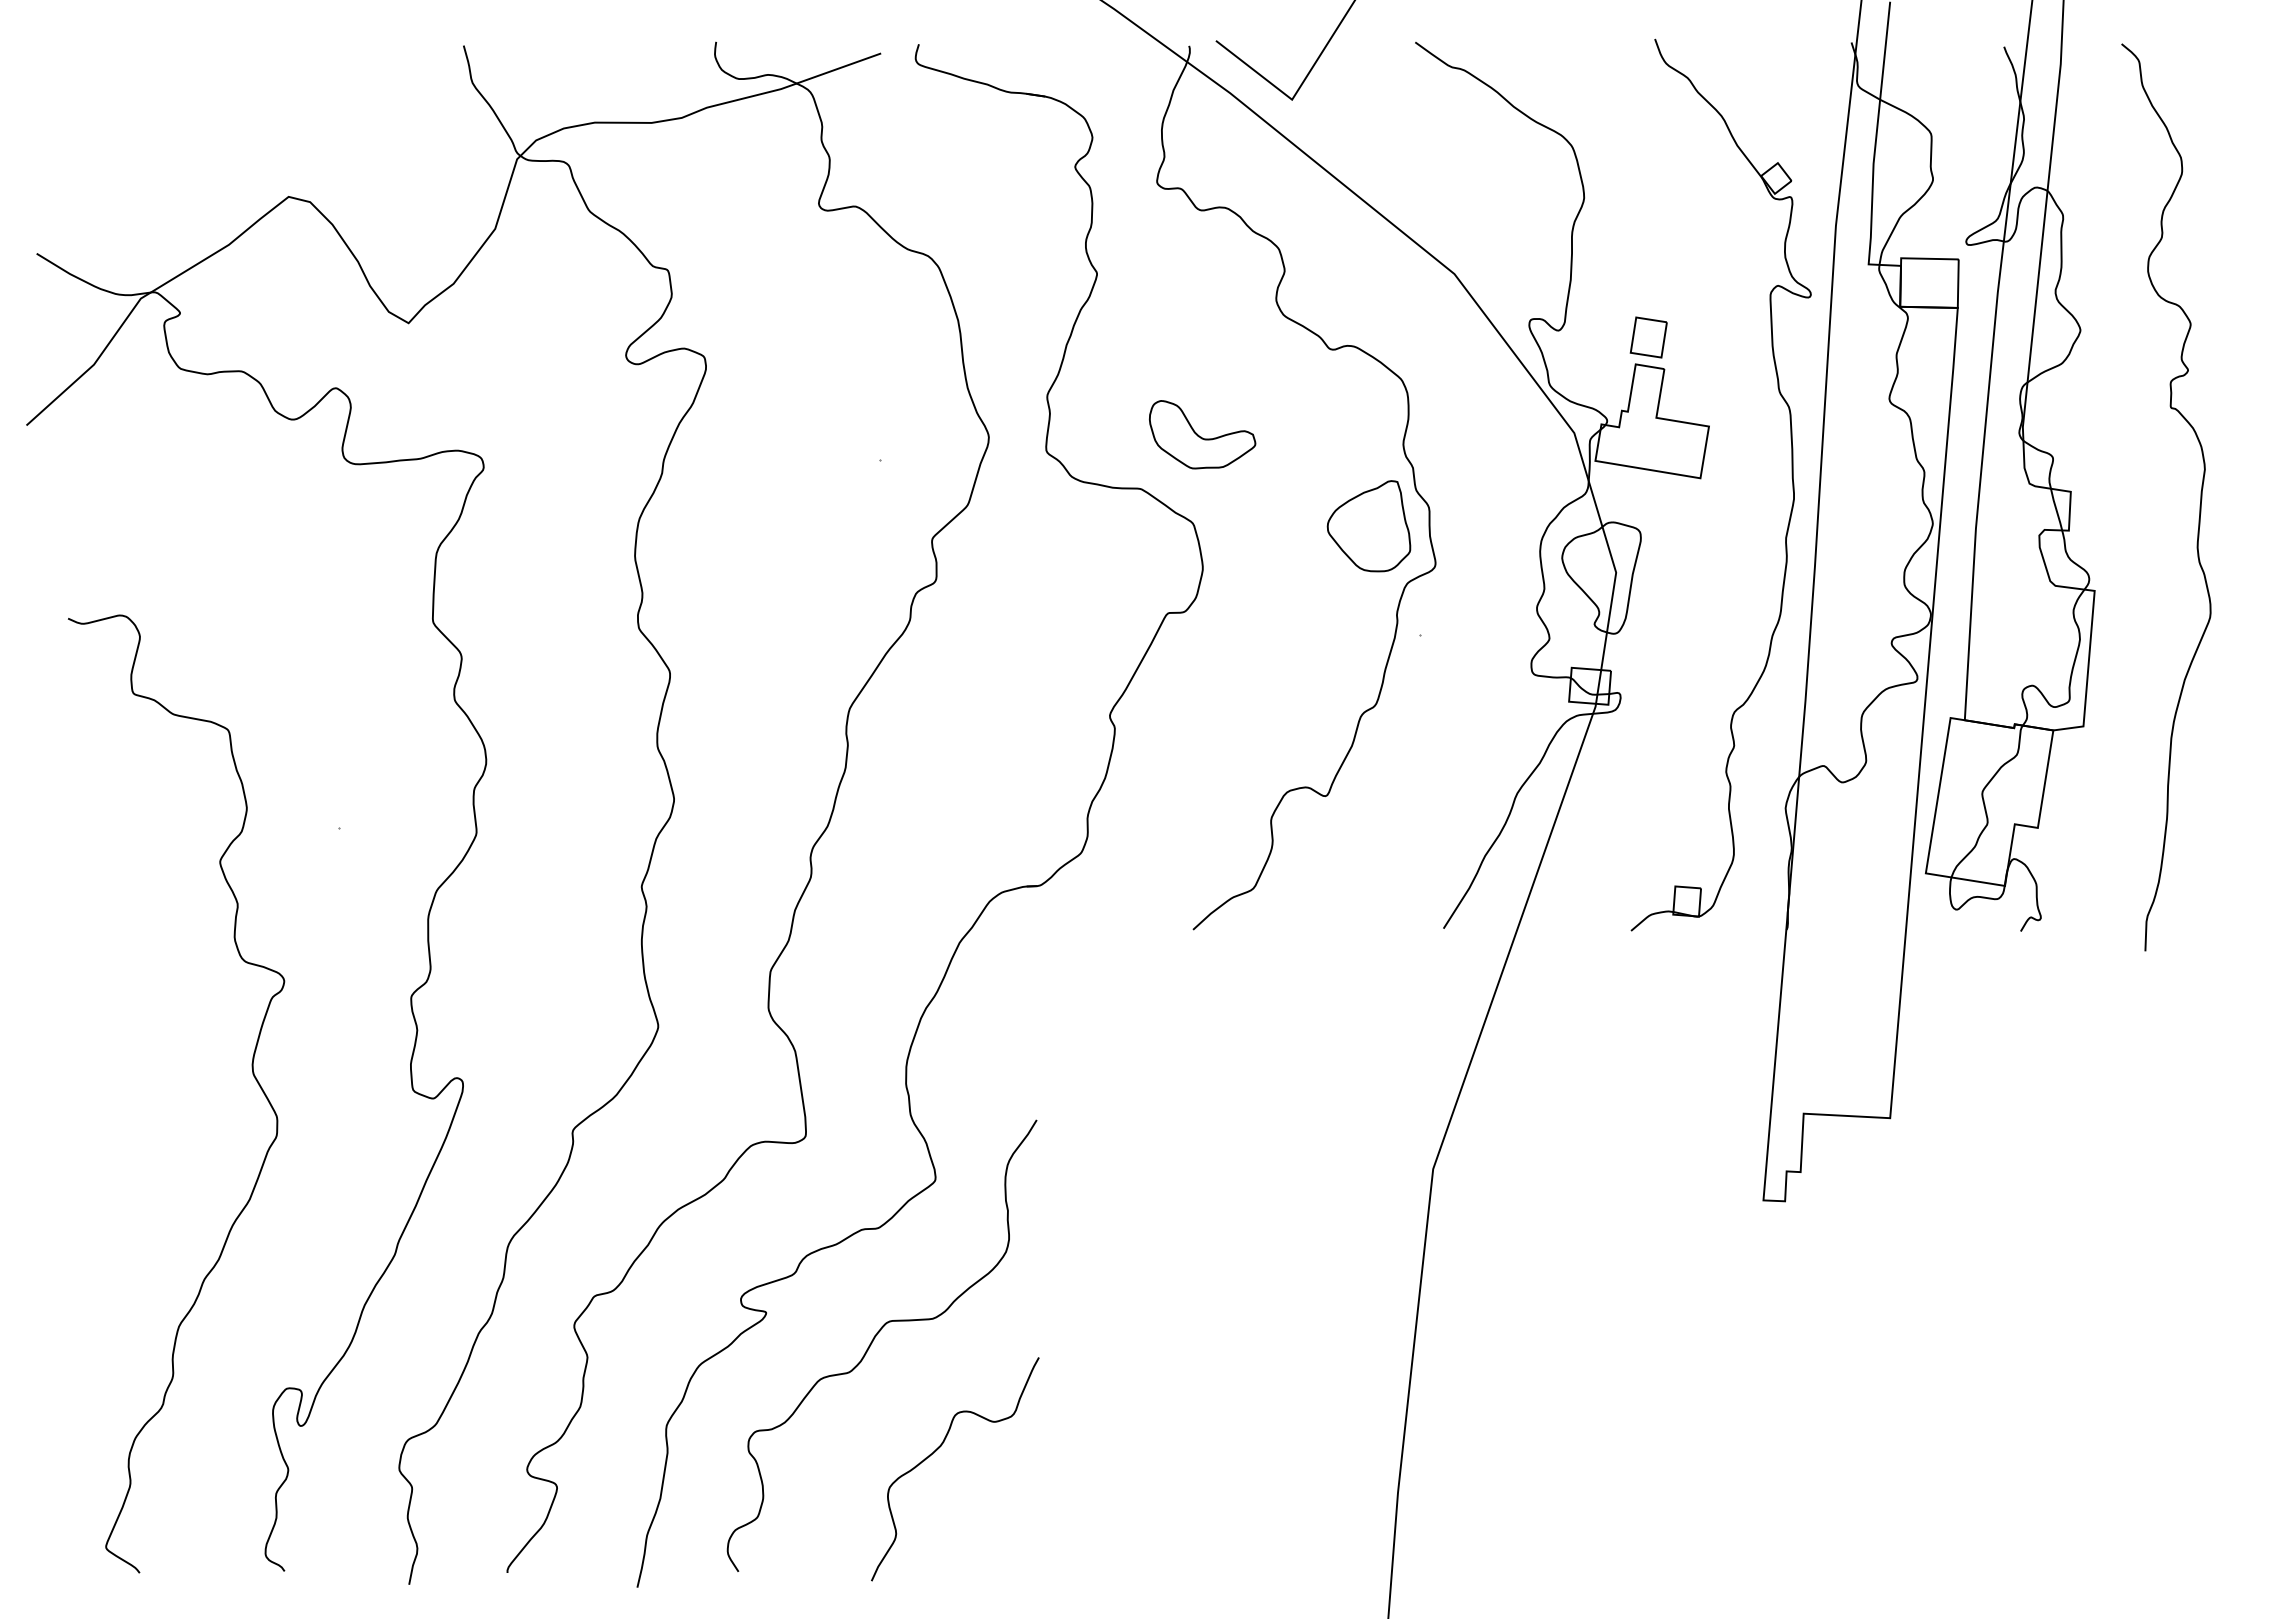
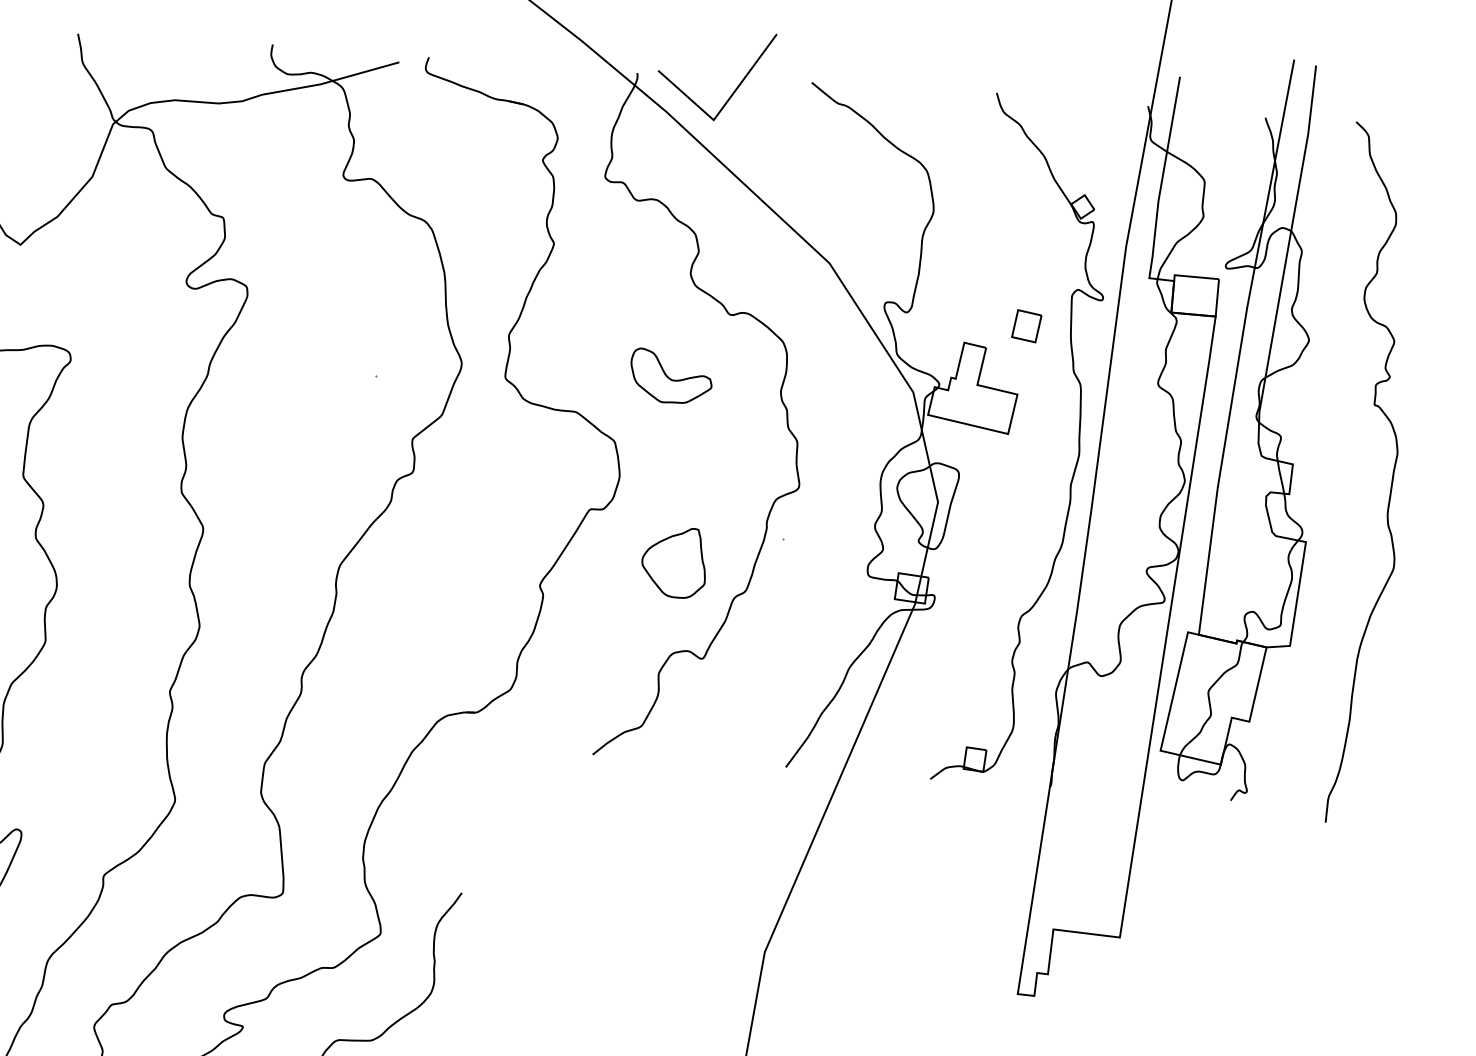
part: (1648, 337) -> (1026, 326), moved
part: (1202, 434) -> (671, 376), moved
part: (1368, 526) -> (673, 562), moved

